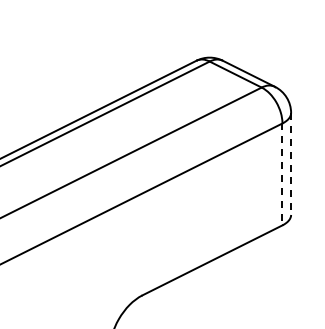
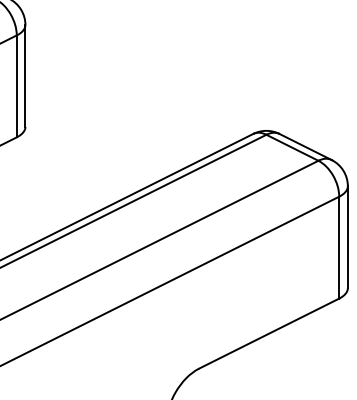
line: (290, 164) -> (347, 237), dashed -> solid
line: (282, 174) -> (339, 247), dashed -> solid

